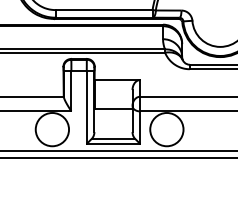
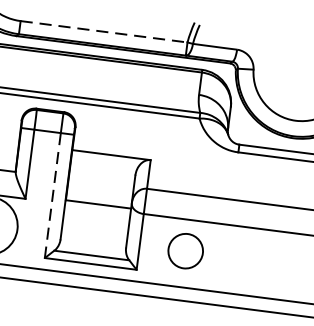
line: (104, 10) -> (104, 32), solid -> dashed
line: (86, 108) -> (52, 197), solid -> dashed
circle: (166, 129) -> (185, 250), size x0.6

